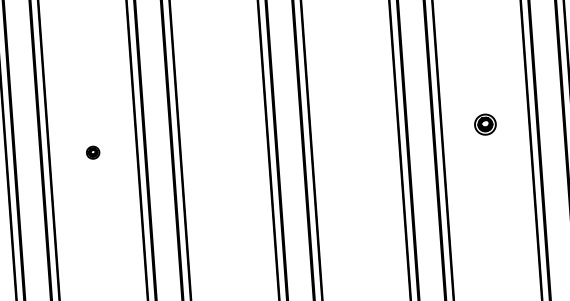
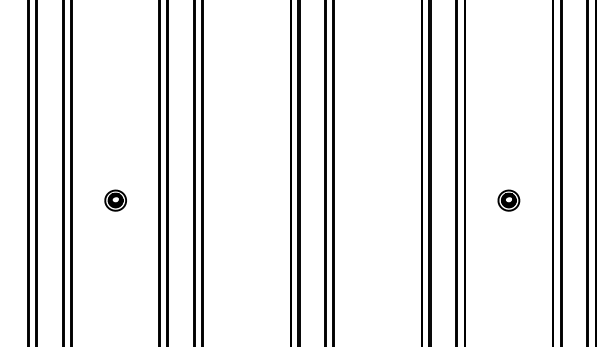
part: (93, 152) -> (115, 200), size x1.67

